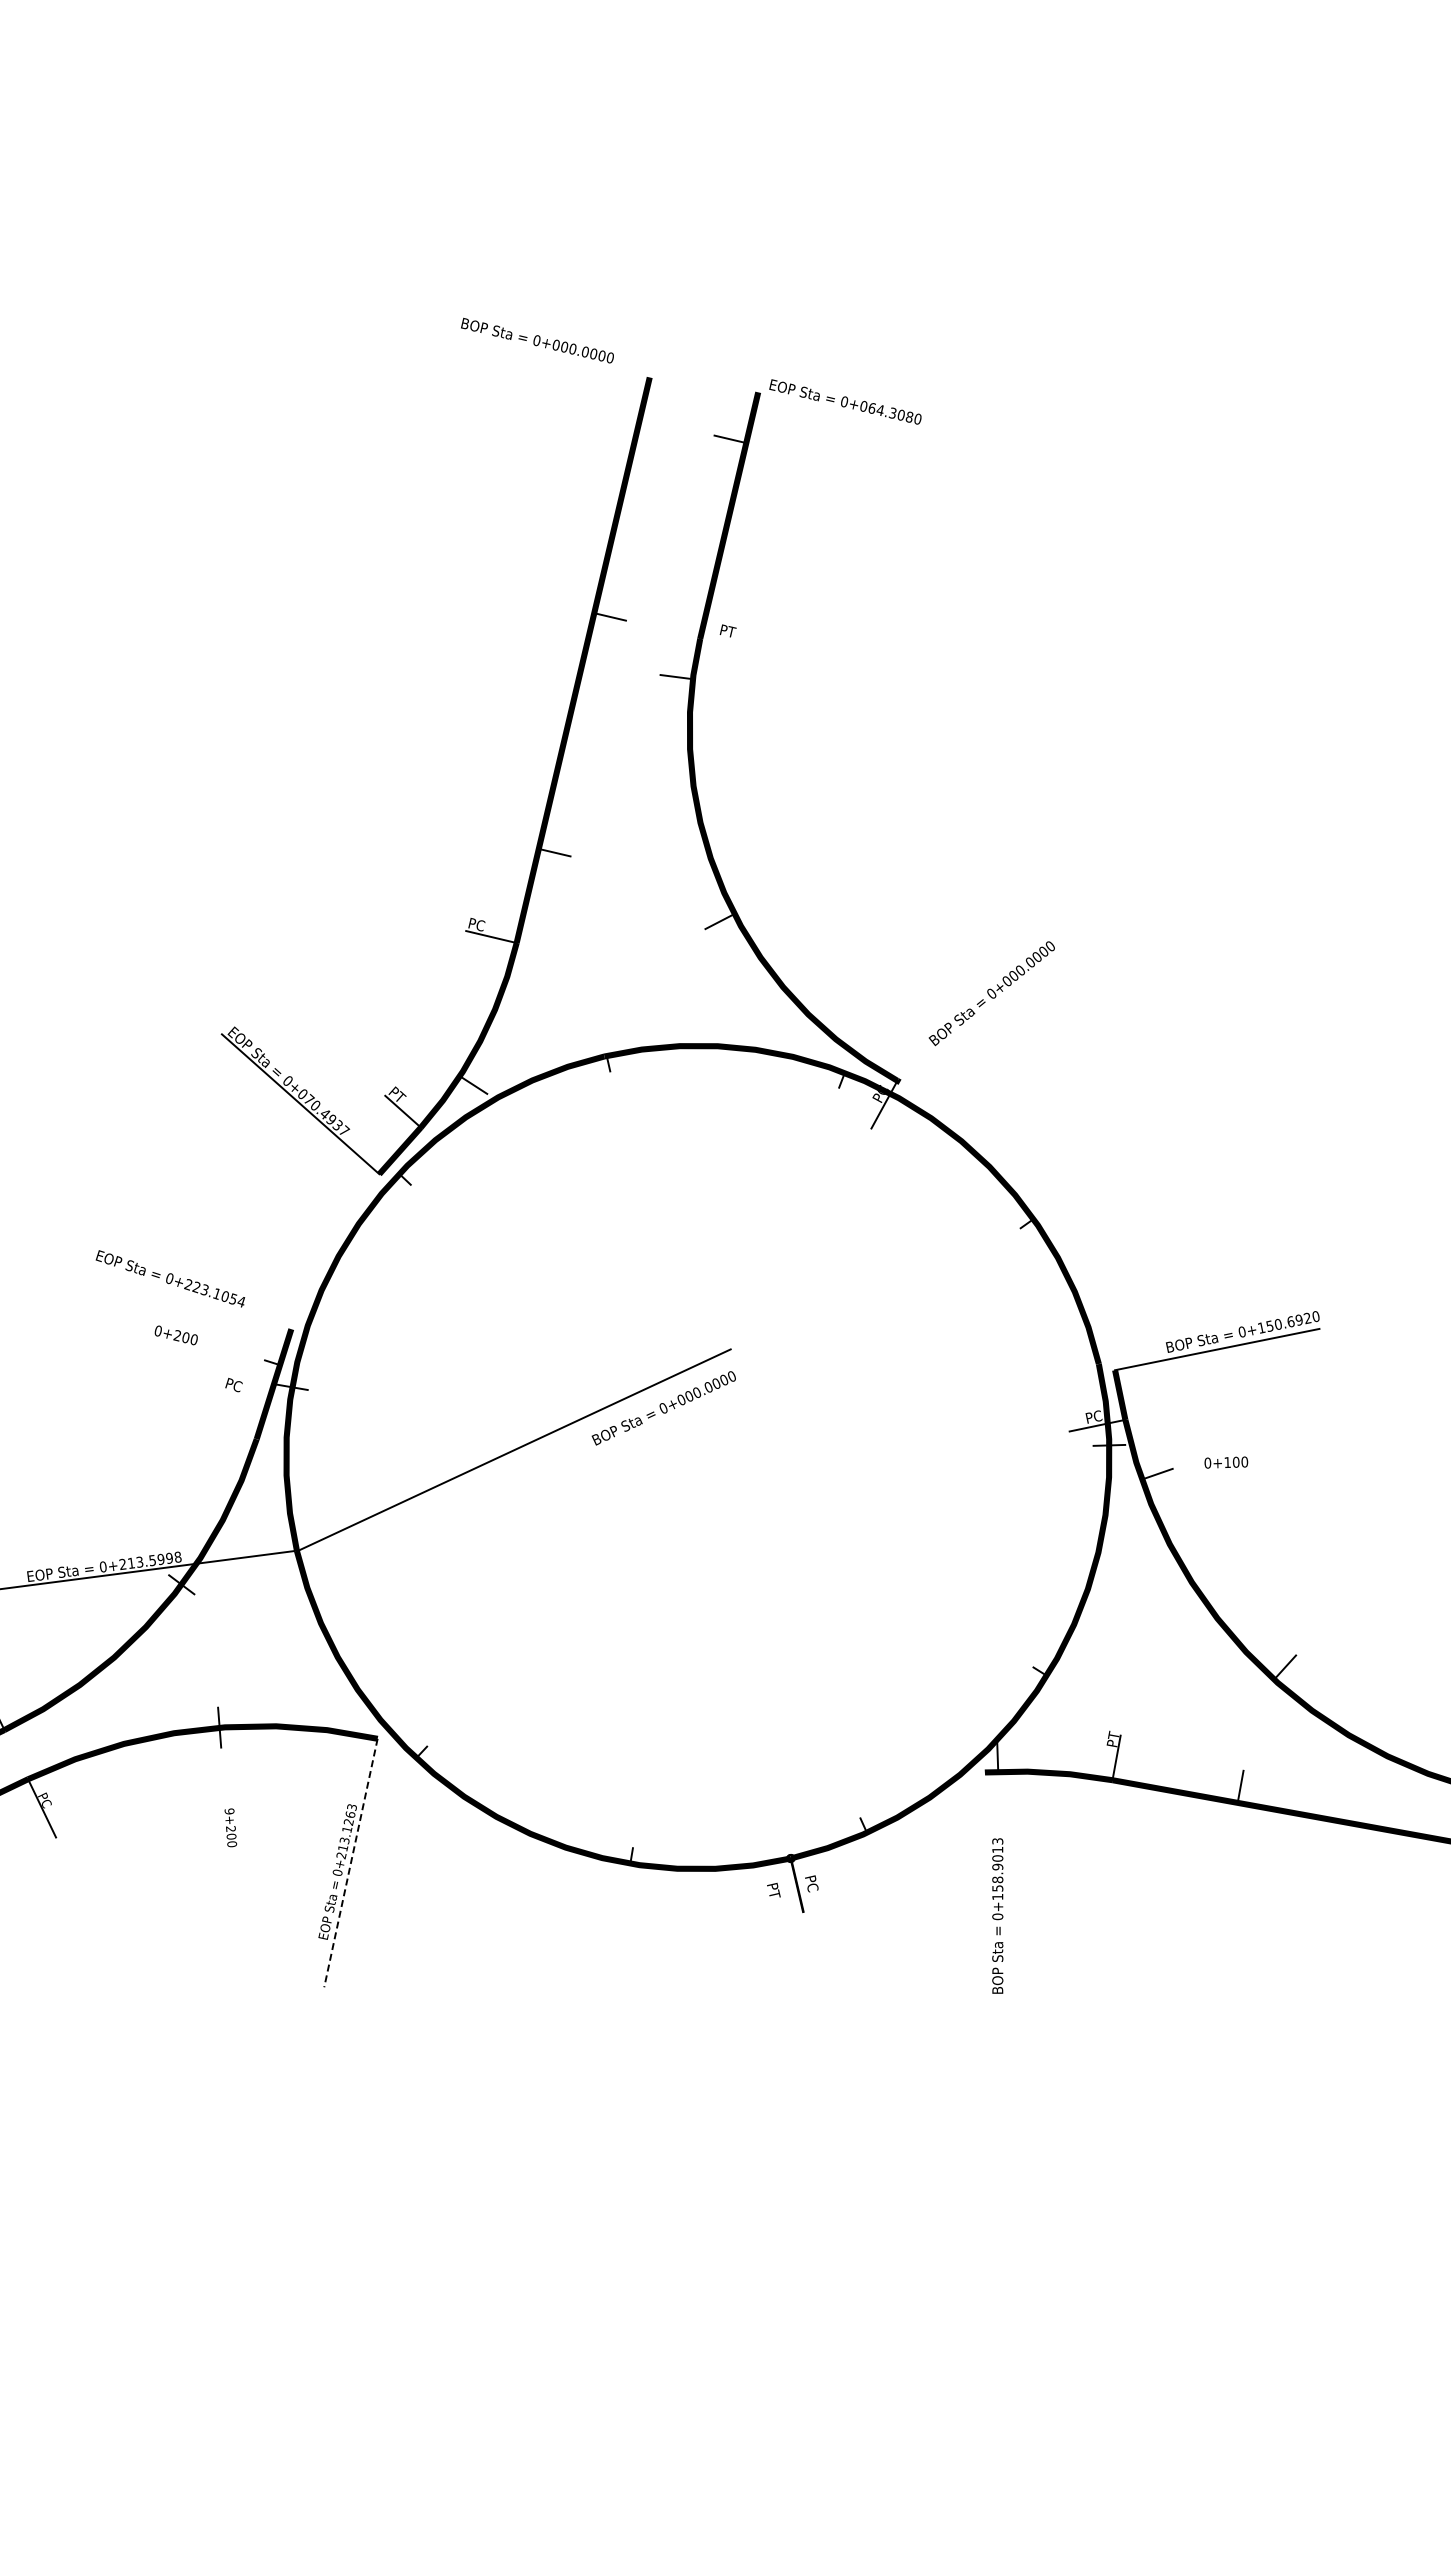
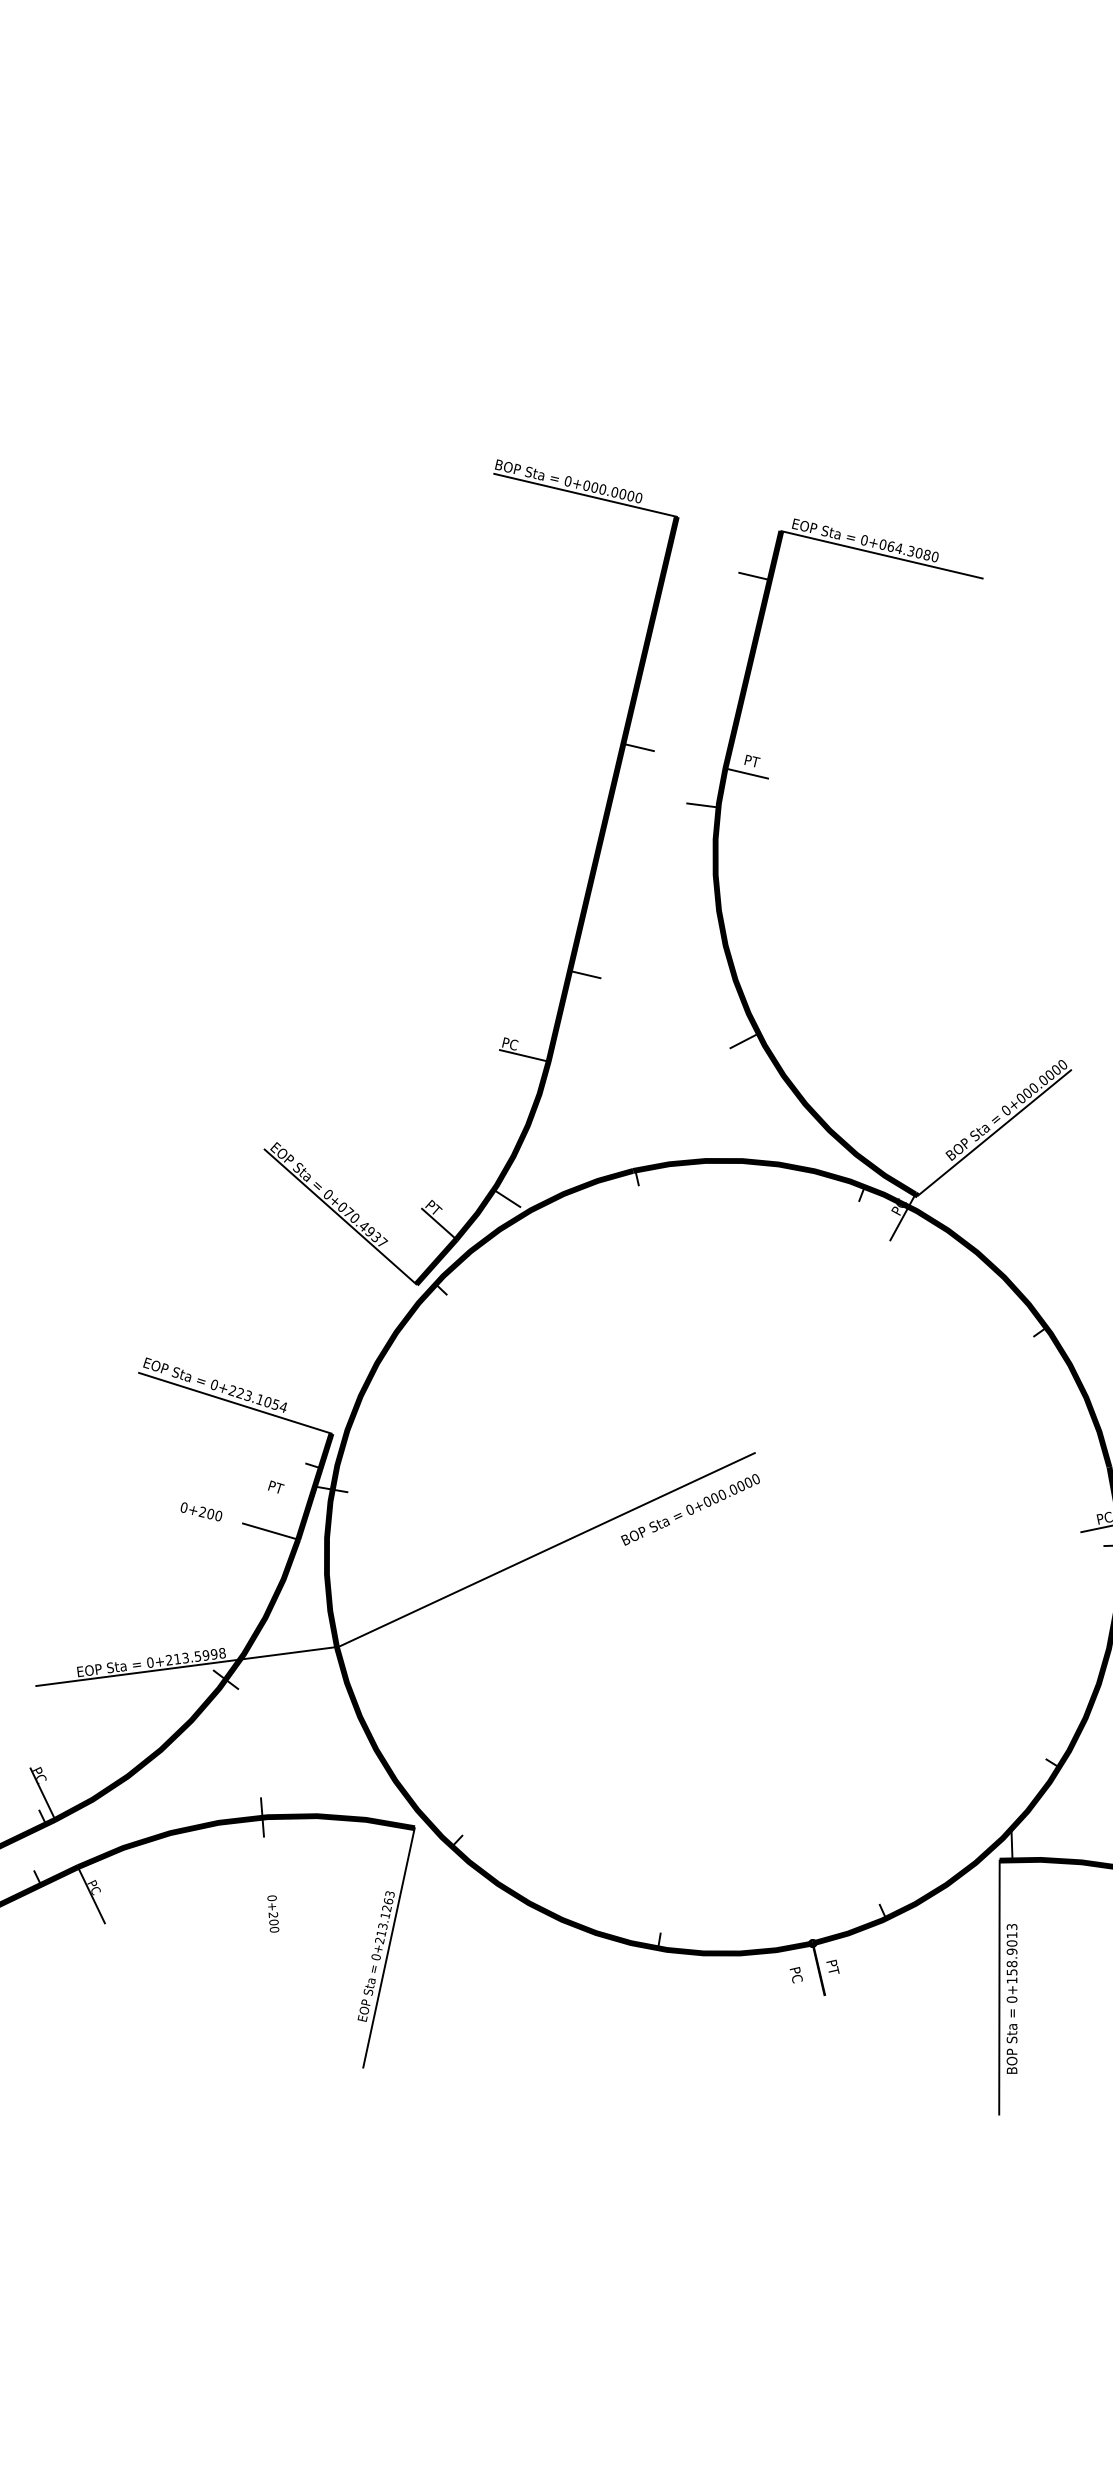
line: (554, 354) -> (585, 494), added
line: (862, 416) -> (881, 554), added
line: (722, 643) -> (746, 773), added
line: (979, 1016) -> (994, 1132), added
line: (191, 1297) -> (235, 1403), added
text: (175, 1335) -> (200, 1511), moved
text: (237, 1386) -> (279, 1488), PC -> PT
line: (227, 1430) -> (270, 1531), added
text: (228, 1811) -> (271, 1898), 9+200 -> 0+200
line: (350, 1863) -> (388, 1948), dashed -> solid
text: (812, 1887) -> (833, 1971), PC -> PT
text: (774, 1894) -> (796, 1978), PT -> PC
line: (984, 1904) -> (999, 1987), added

